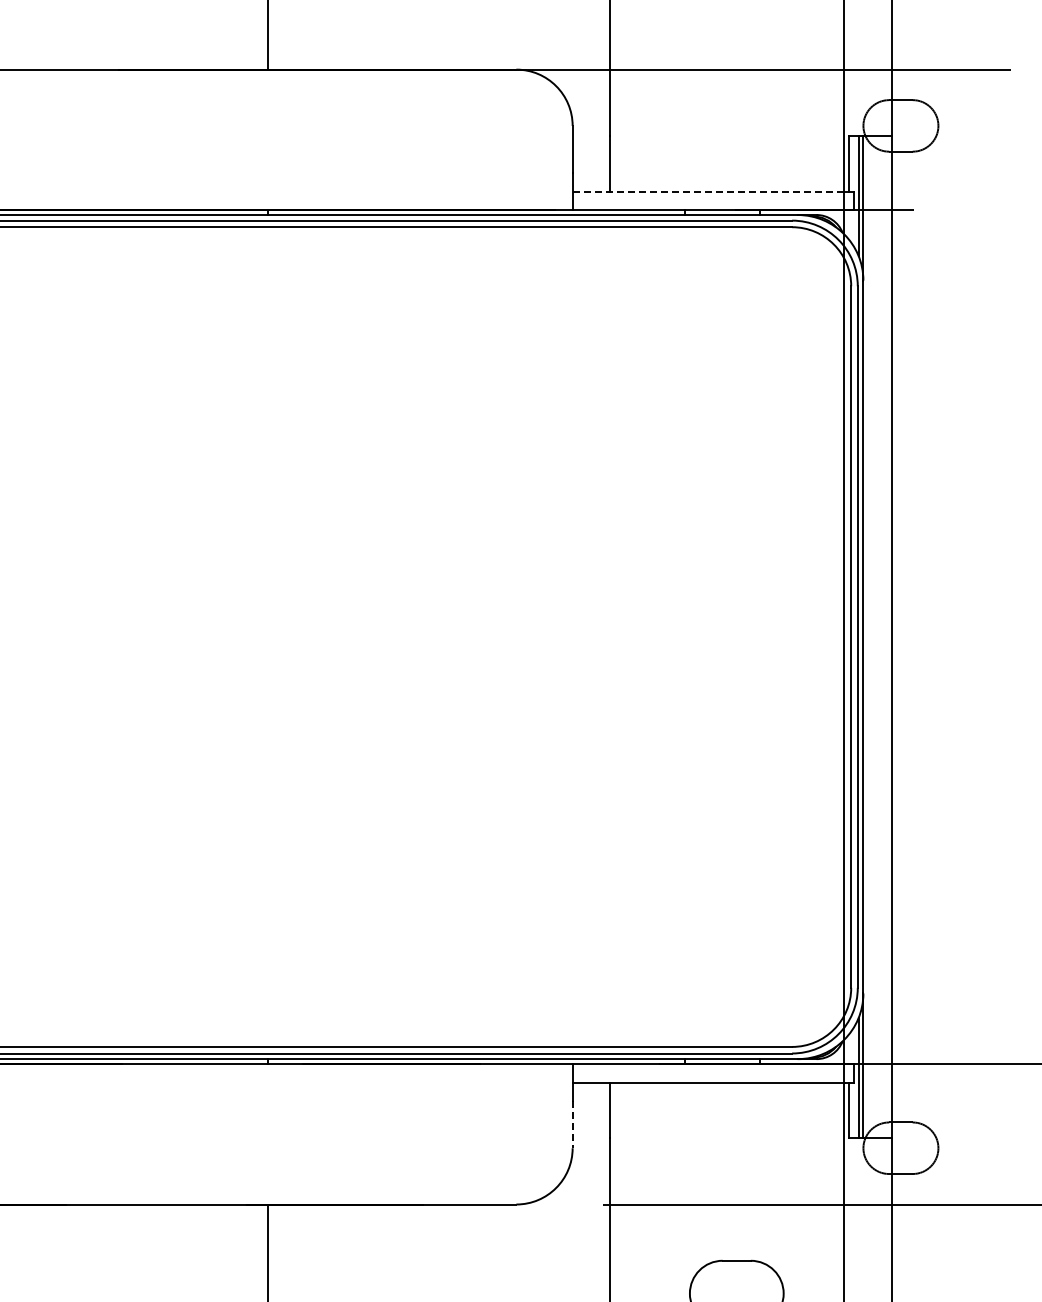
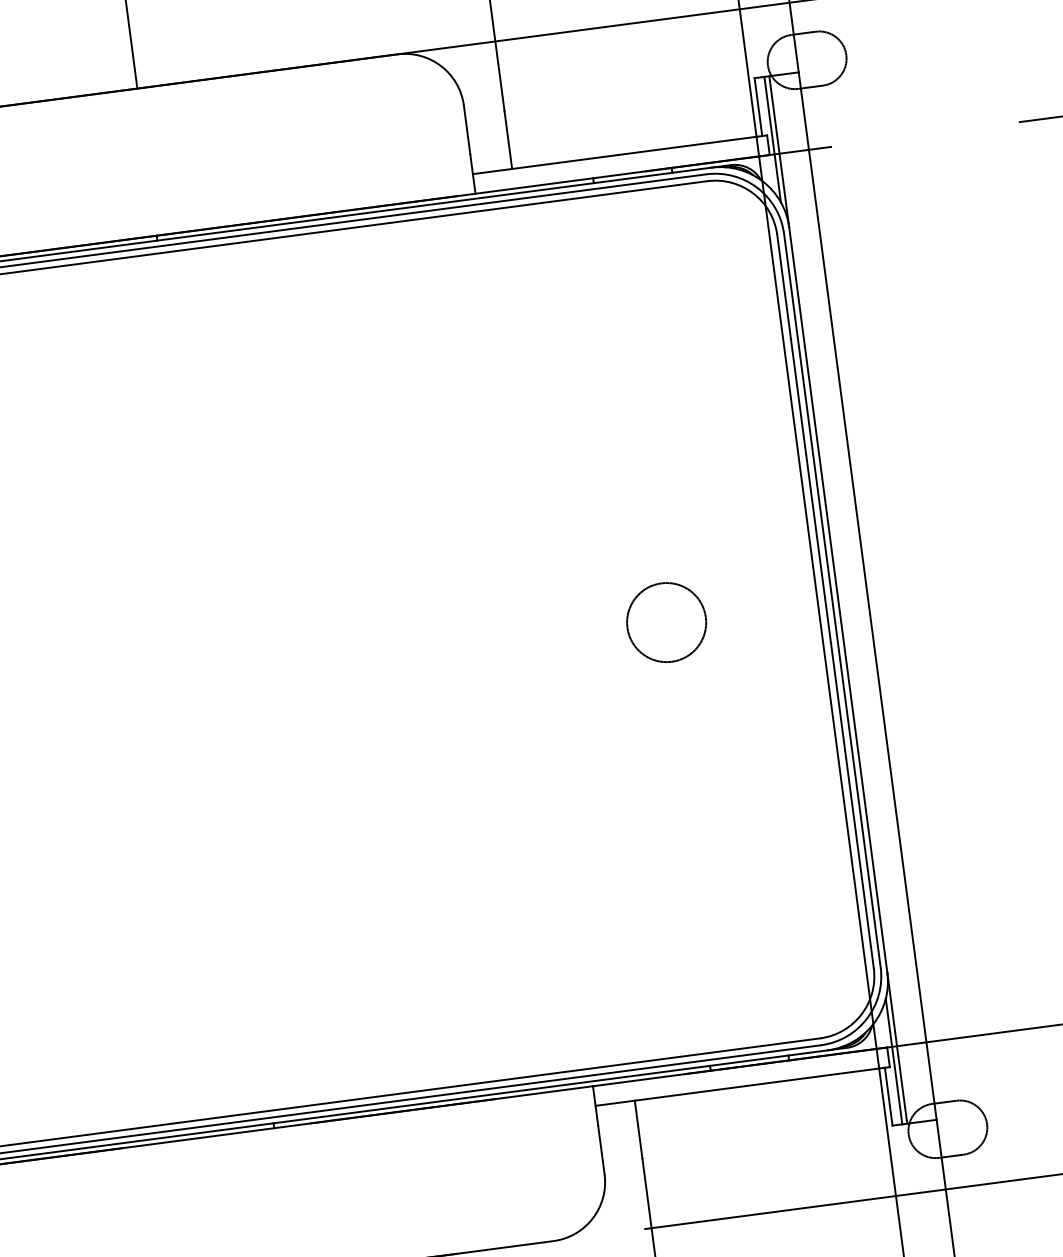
line: (708, 191) -> (614, 155), dashed -> solid
circle: (698, 636) -> (665, 622), added
line: (572, 1125) -> (601, 1150), dashed -> solid

